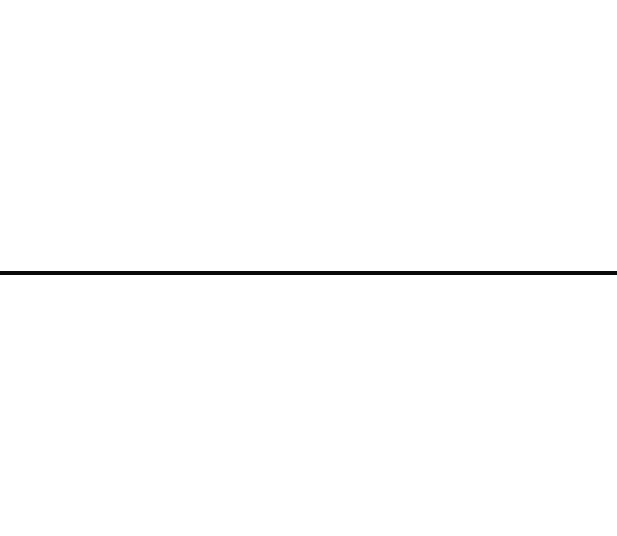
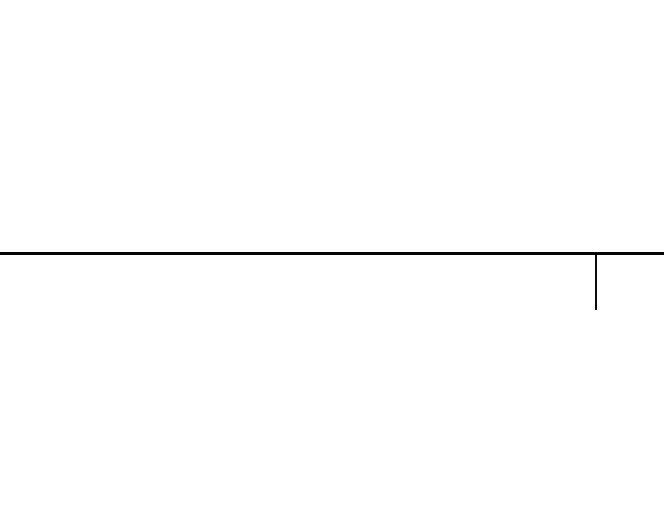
line: (558, 304) -> (596, 281), added

